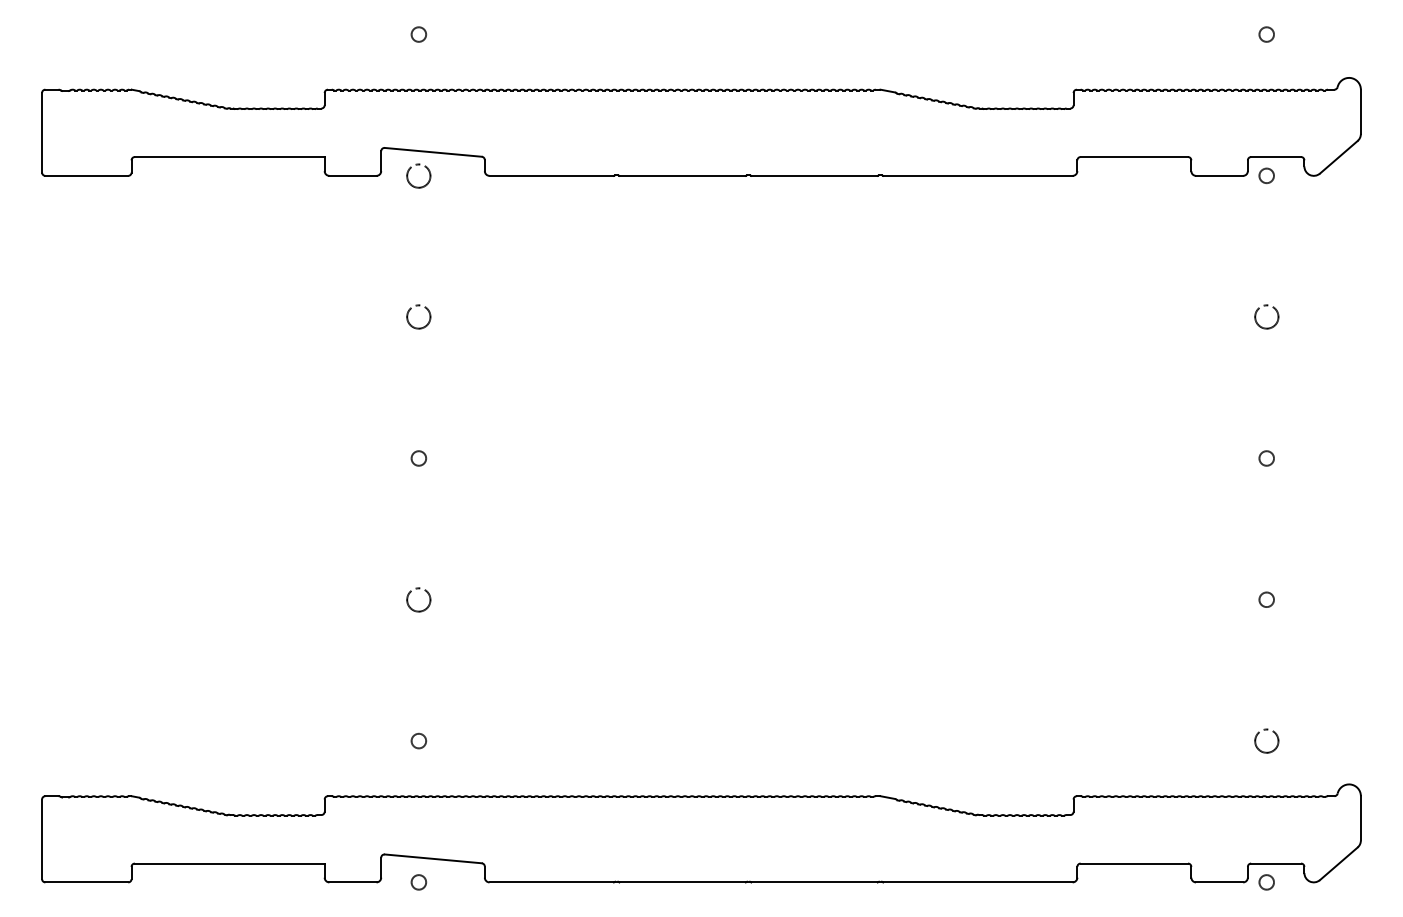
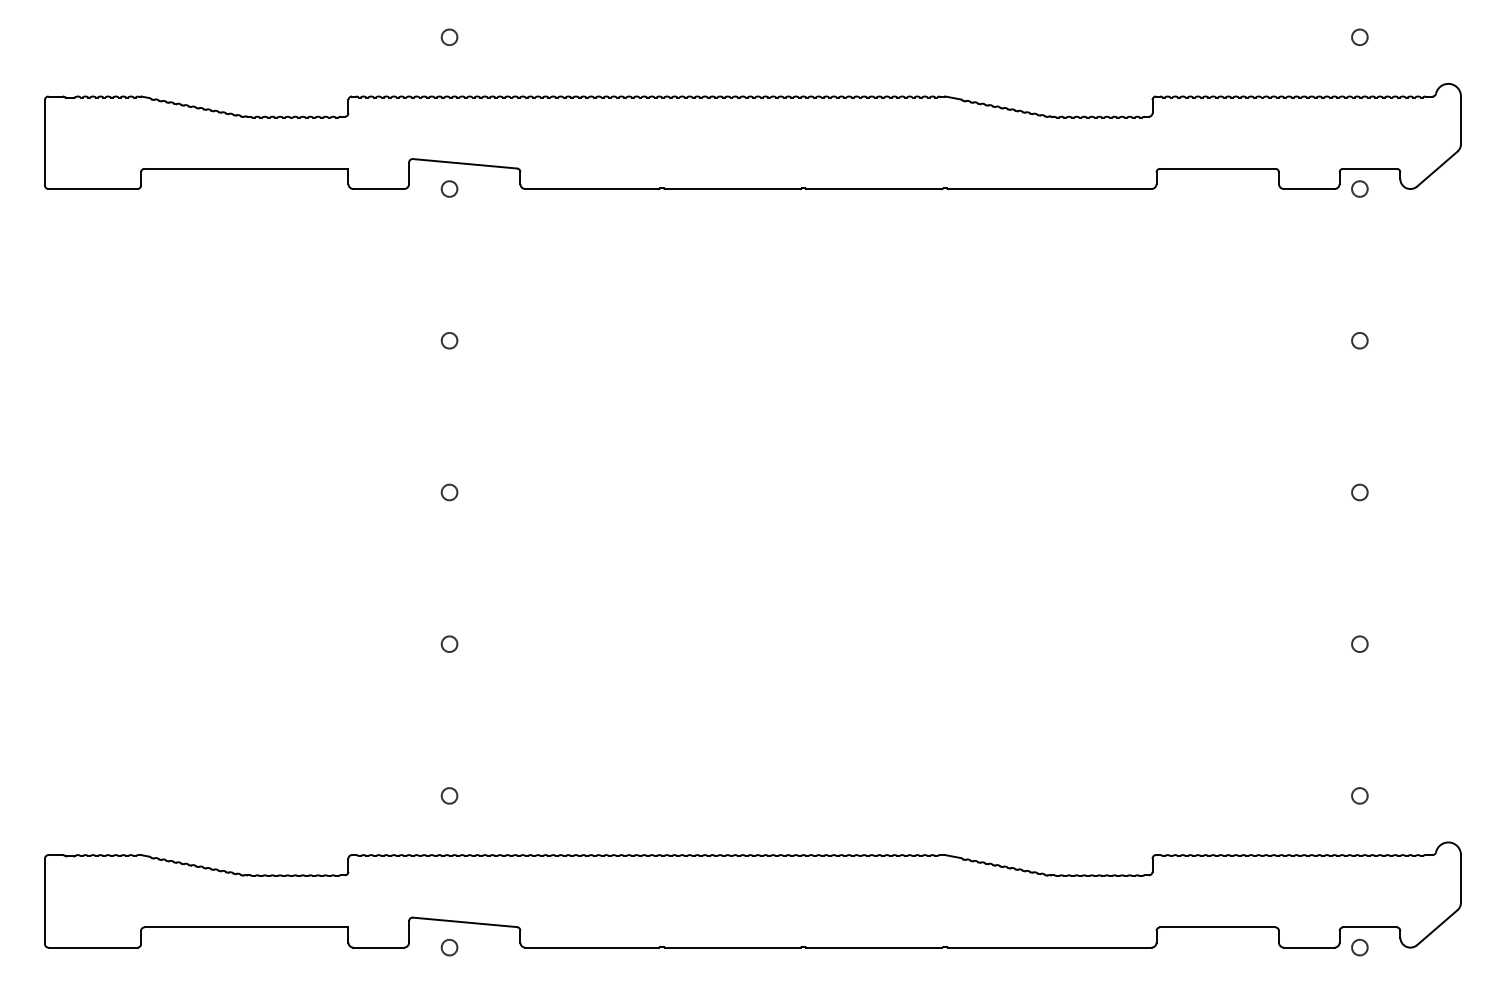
circle: (418, 175) -> (449, 188), size x0.62
circle: (418, 317) -> (449, 341), size x0.62
circle: (1266, 317) -> (1359, 341), size x0.62
circle: (418, 599) -> (449, 643), size x0.62
circle: (1266, 740) -> (1359, 795), size x0.62

